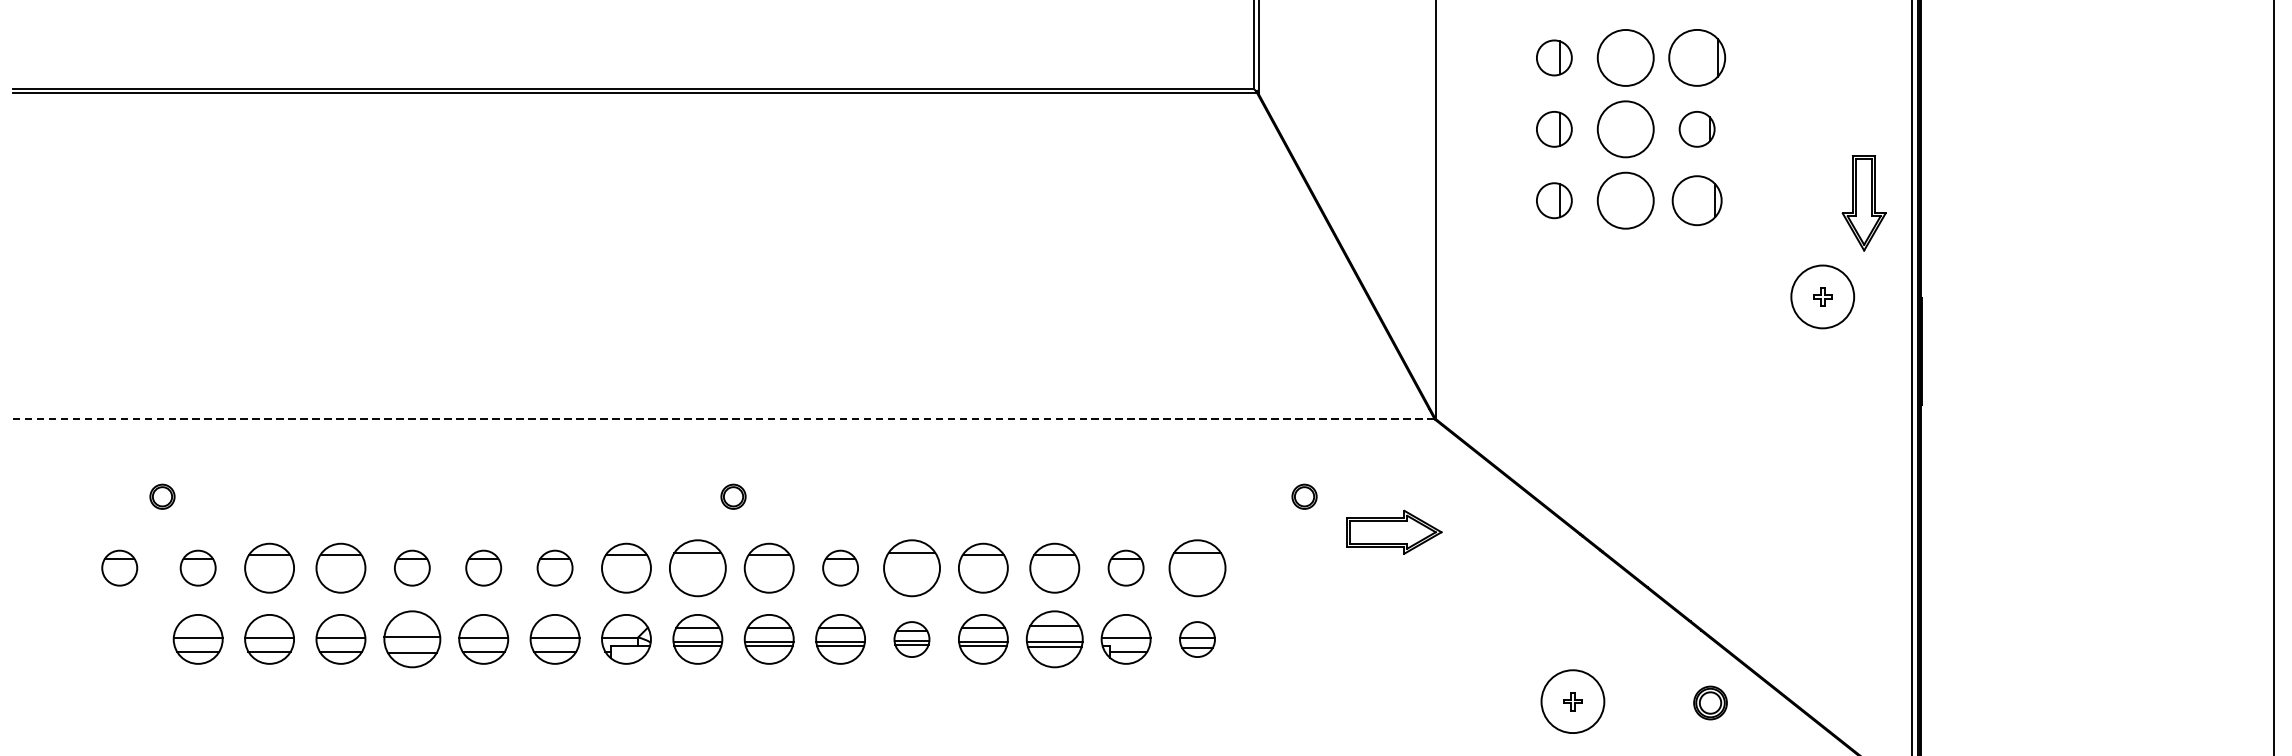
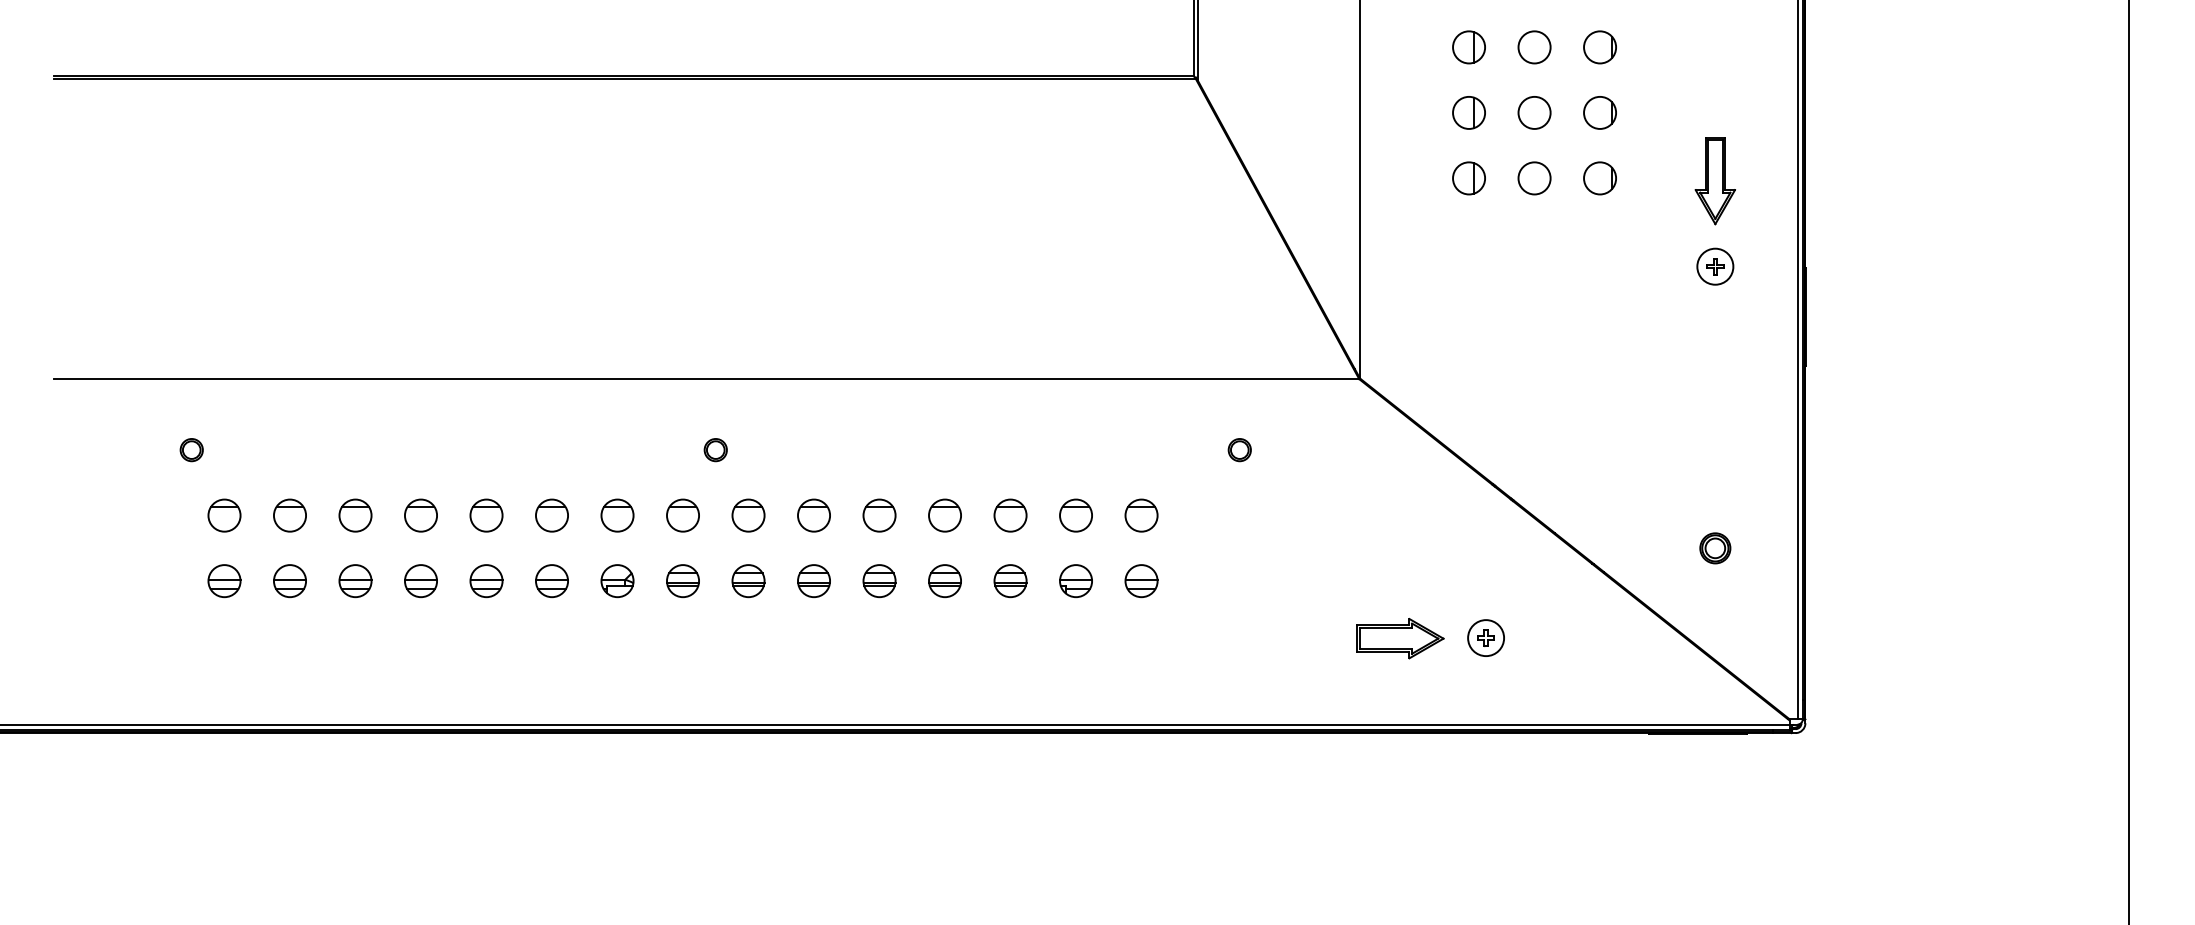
circle: (1625, 58) -> (1534, 47), size x0.62
part: (1696, 58) -> (1599, 47), size x0.62
circle: (1625, 128) -> (1534, 112), size x0.62
circle: (1625, 200) -> (1534, 178), size x0.62
part: (1696, 200) -> (1599, 178), size x0.71
part: (1863, 204) -> (1714, 181), moved
circle: (1822, 296) -> (1715, 266), size x0.62
line: (723, 419) -> (706, 379), dashed -> solid
part: (1394, 532) -> (1400, 638), moved
part: (119, 568) -> (152, 515), removed
part: (269, 568) -> (289, 515), size x0.71
part: (340, 568) -> (355, 515), size x0.71
part: (626, 568) -> (617, 515), size x0.71
part: (697, 568) -> (682, 515), size x0.62
part: (769, 568) -> (748, 515), size x0.71
part: (911, 568) -> (879, 515), size x0.62
part: (982, 568) -> (944, 515), size x0.71
part: (1054, 568) -> (1010, 515), size x0.71
part: (1197, 568) -> (1141, 515), size x0.62
part: (198, 639) -> (224, 581), size x0.71
part: (269, 639) -> (289, 581), size x0.71
part: (340, 639) -> (355, 581), size x0.71
part: (411, 639) -> (420, 581), size x0.62
part: (483, 639) -> (486, 581), size x0.71
part: (554, 639) -> (551, 581), size x0.71
part: (626, 639) -> (617, 581), size x0.71
part: (697, 639) -> (682, 581), size x0.71
part: (769, 639) -> (748, 581), size x0.71
part: (840, 639) -> (813, 581), size x0.71
part: (982, 639) -> (944, 581), size x0.71
part: (1054, 639) -> (1010, 581), size x0.62
part: (1125, 639) -> (1075, 581), size x0.71
circle: (1573, 702) -> (1486, 638), size x0.62
part: (1710, 703) -> (1715, 548), moved

